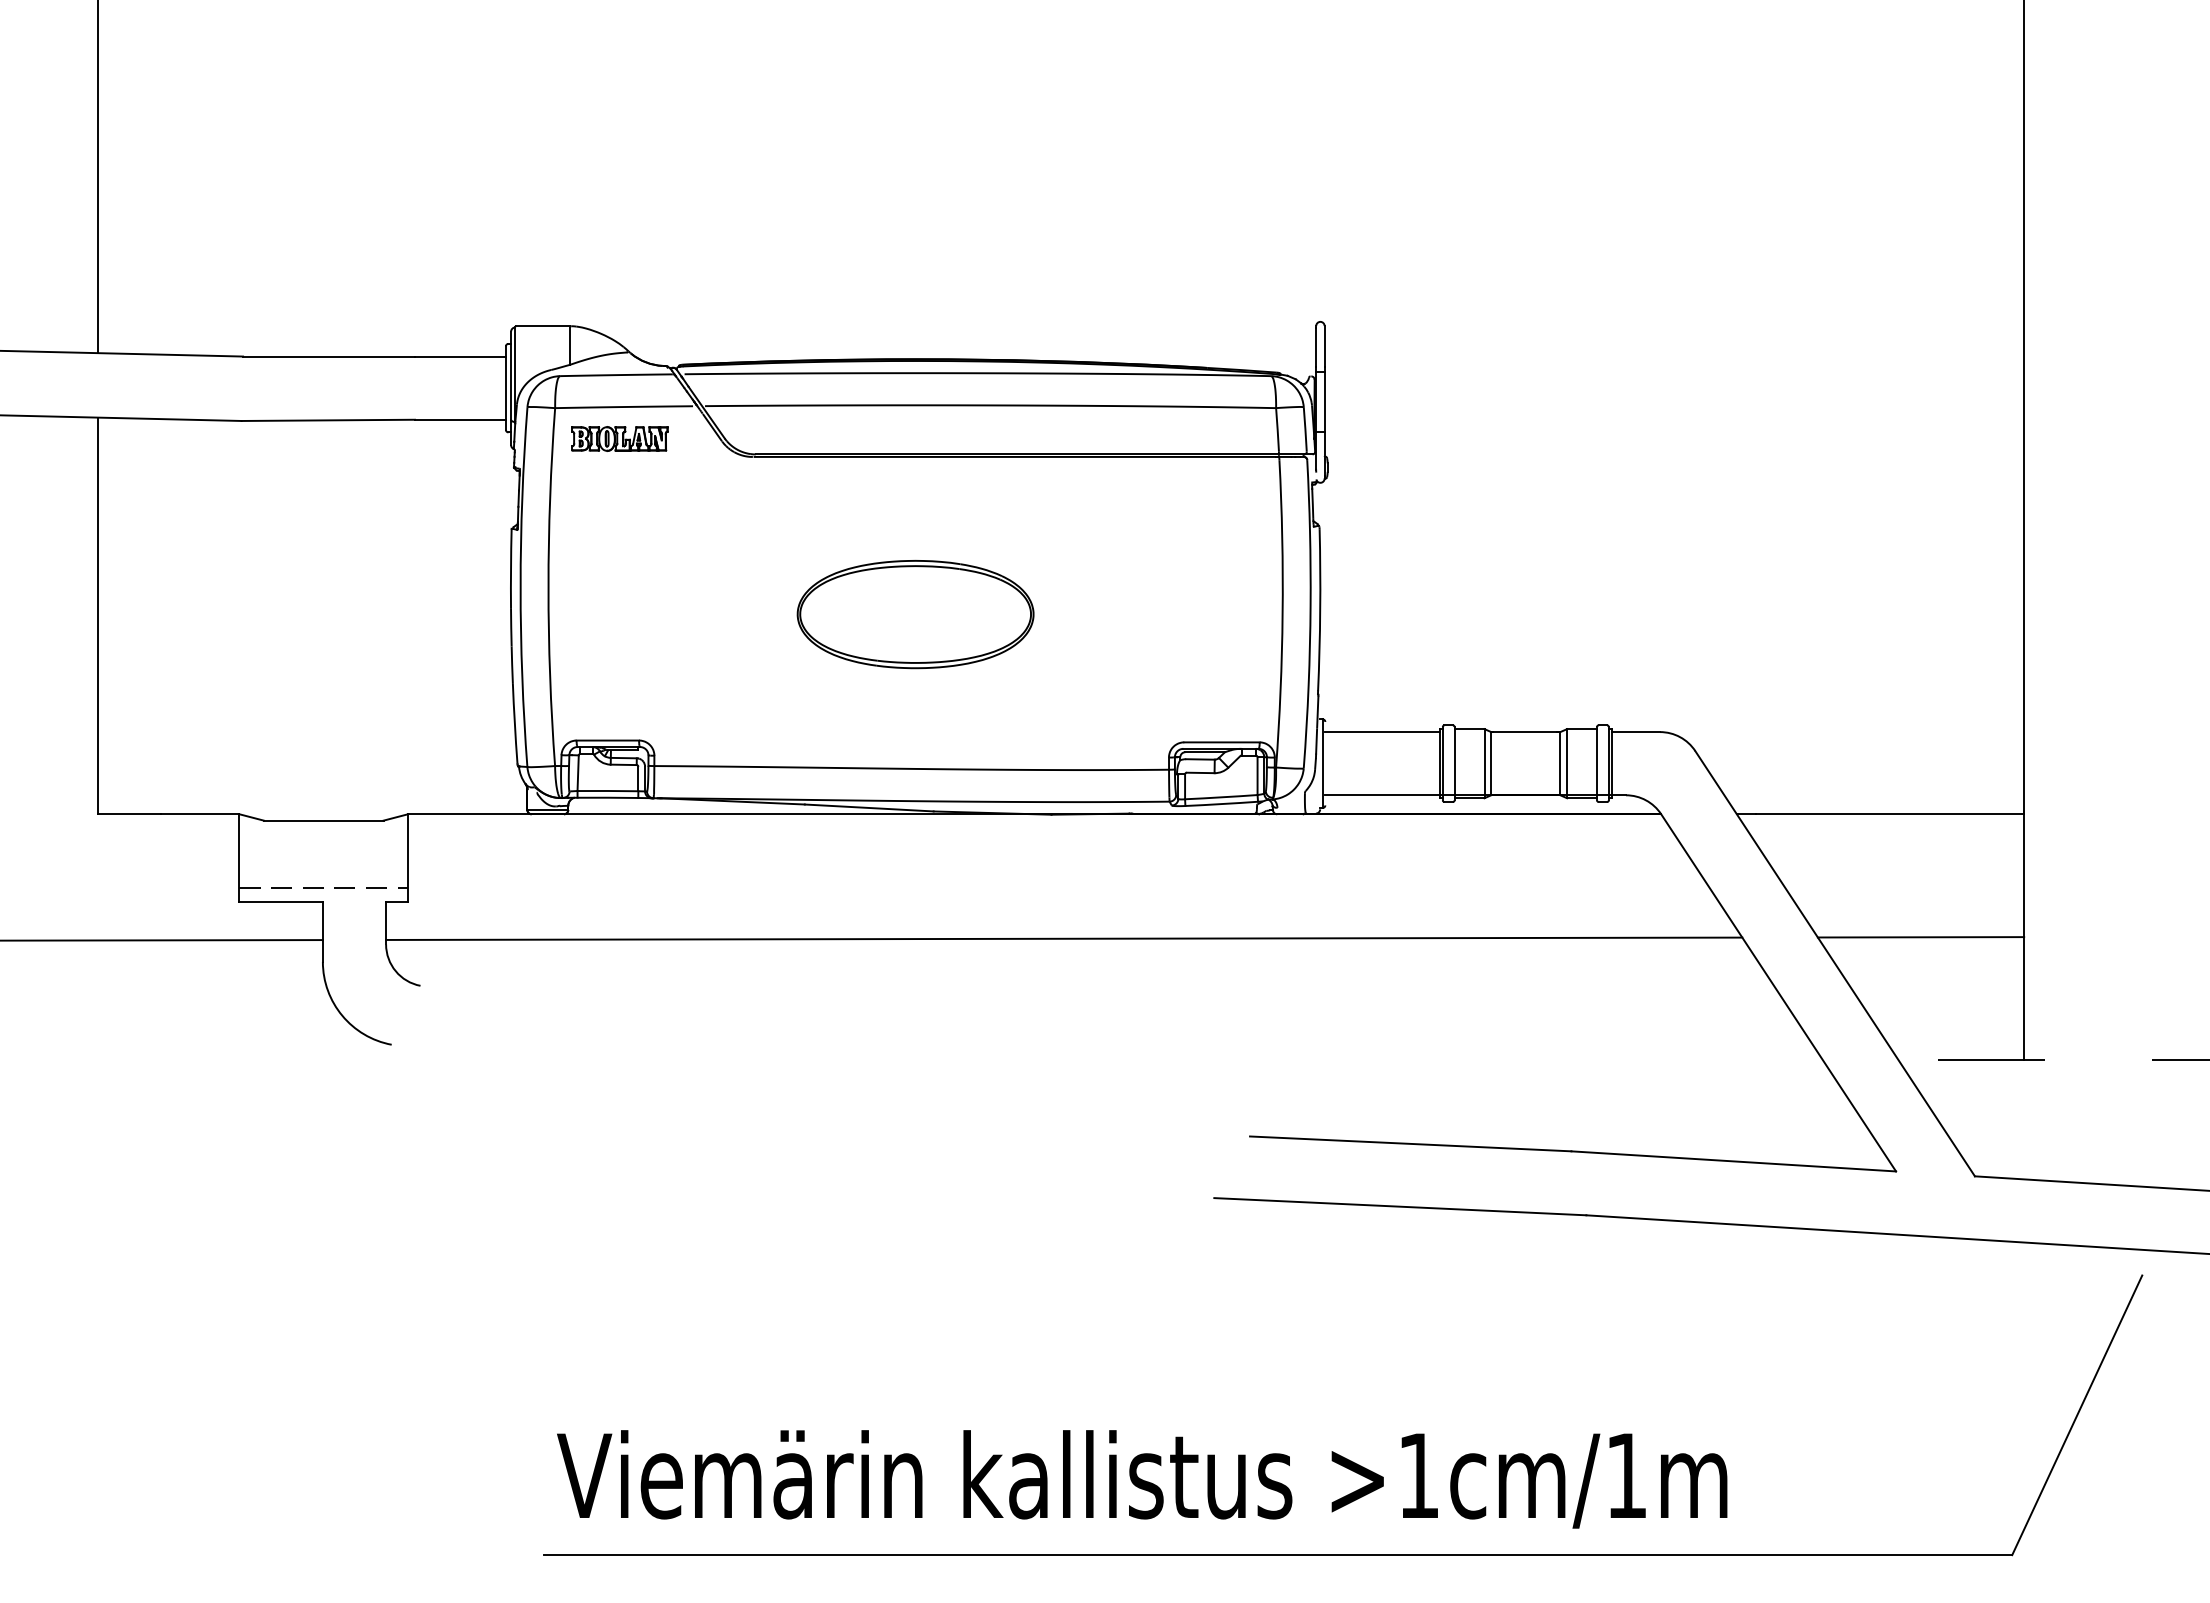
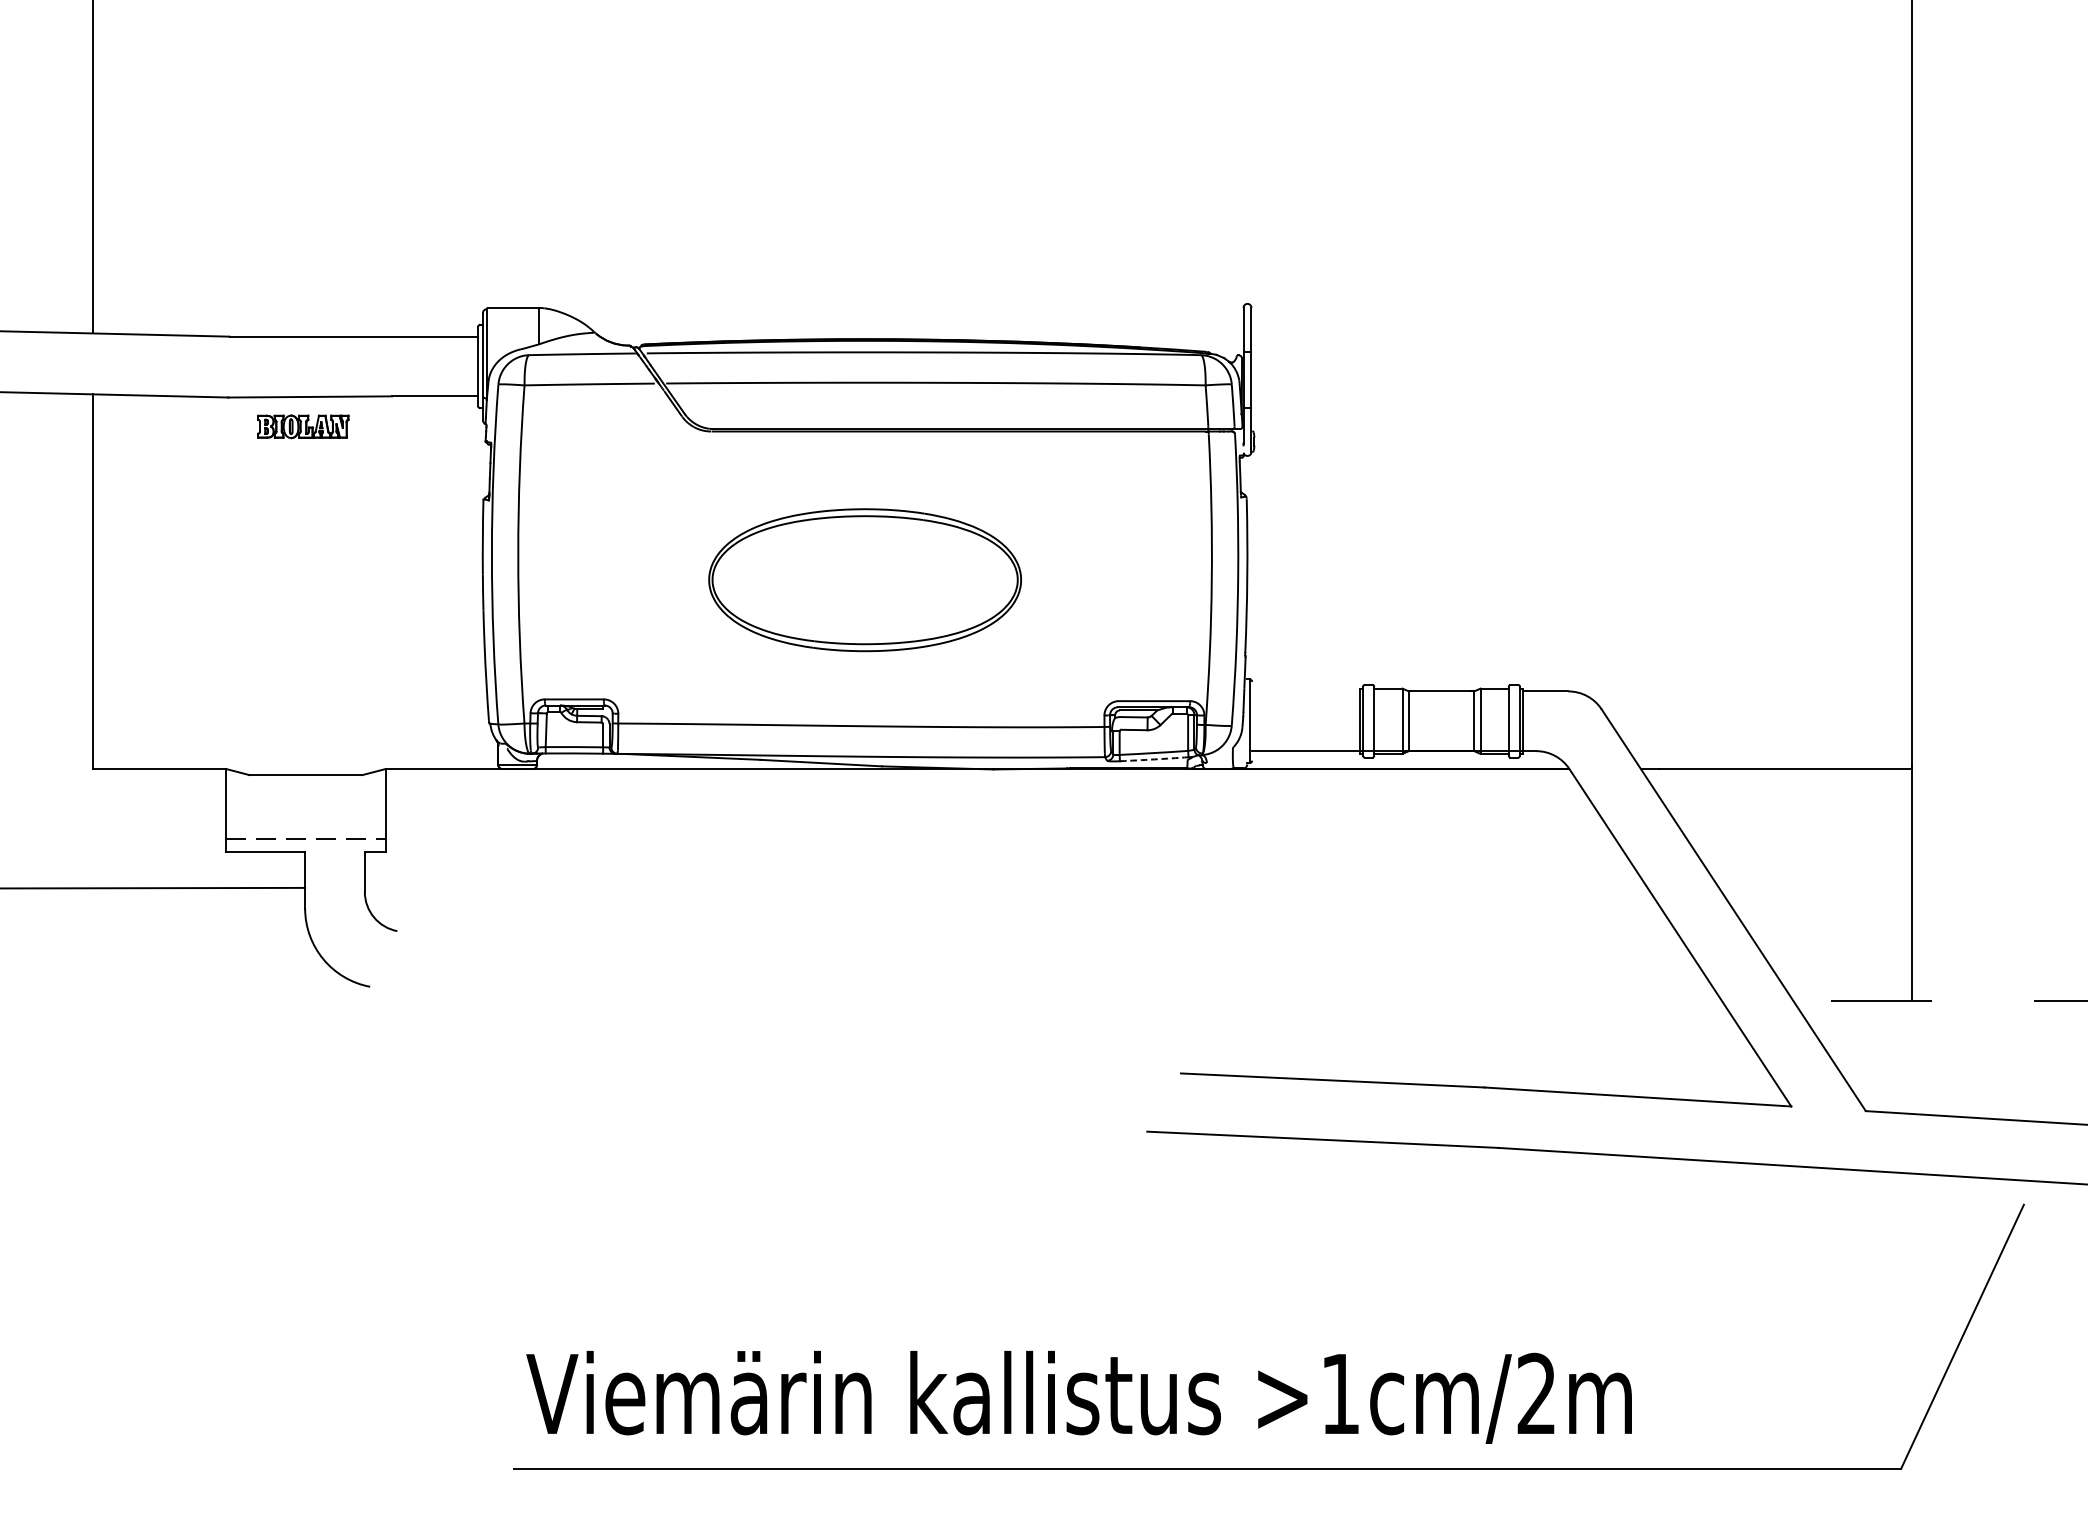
part: (619, 438) -> (302, 426), moved
part: (915, 614) -> (864, 580), size x1.4
line: (1382, 732) -> (1306, 691), removed
arc: (1221, 804) -> (1154, 759), solid -> dashed
line: (1920, 937) -> (1814, 885), removed
line: (1064, 938) -> (1005, 886), removed
text: (1625, 1474) -> (1535, 1392), >1cm/1m -> >1cm/2m

